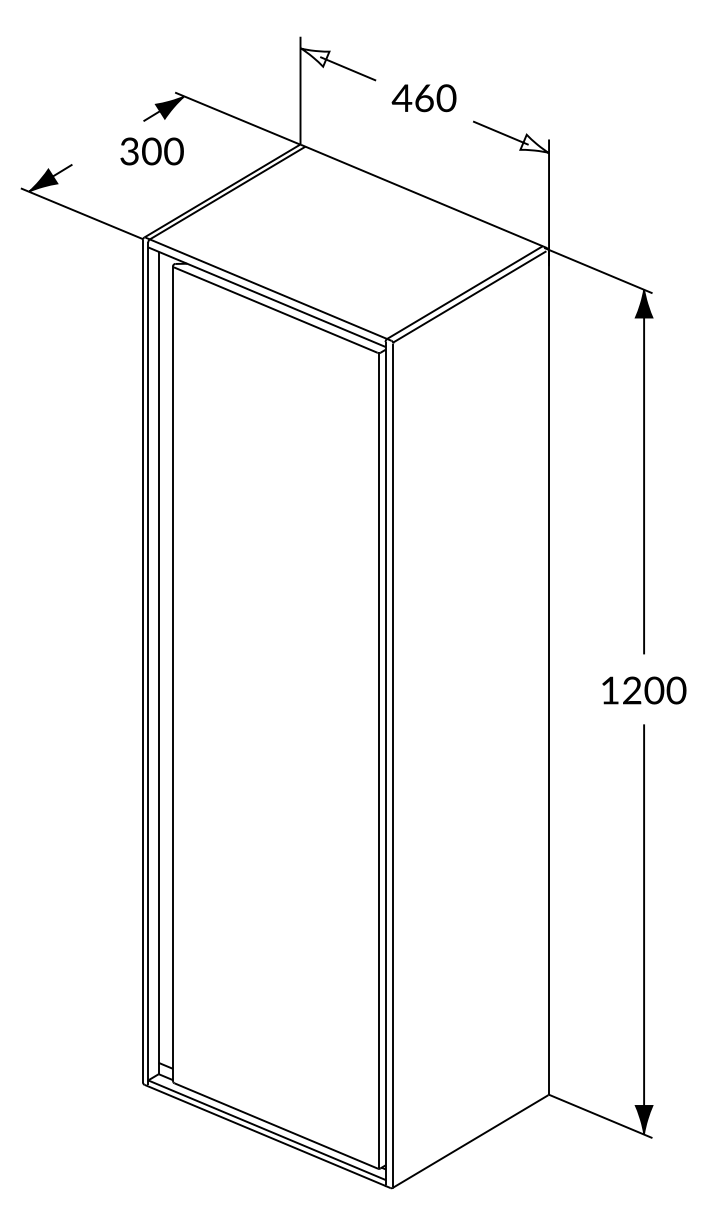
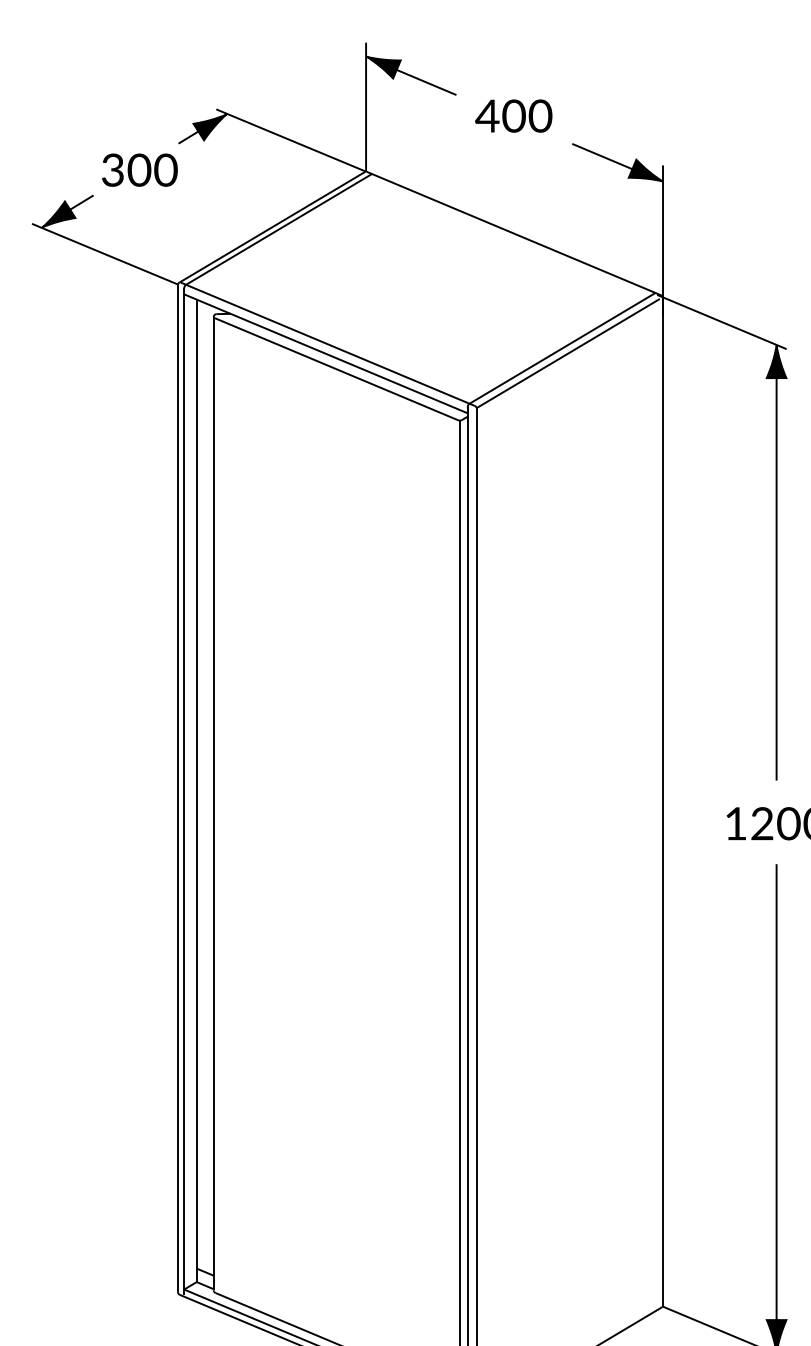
fill: (314, 57) -> (382, 67), added
text: (424, 97) -> (514, 115), 460 -> 400
fill: (534, 143) -> (645, 170), added
text: (151, 151) -> (139, 170), moved

